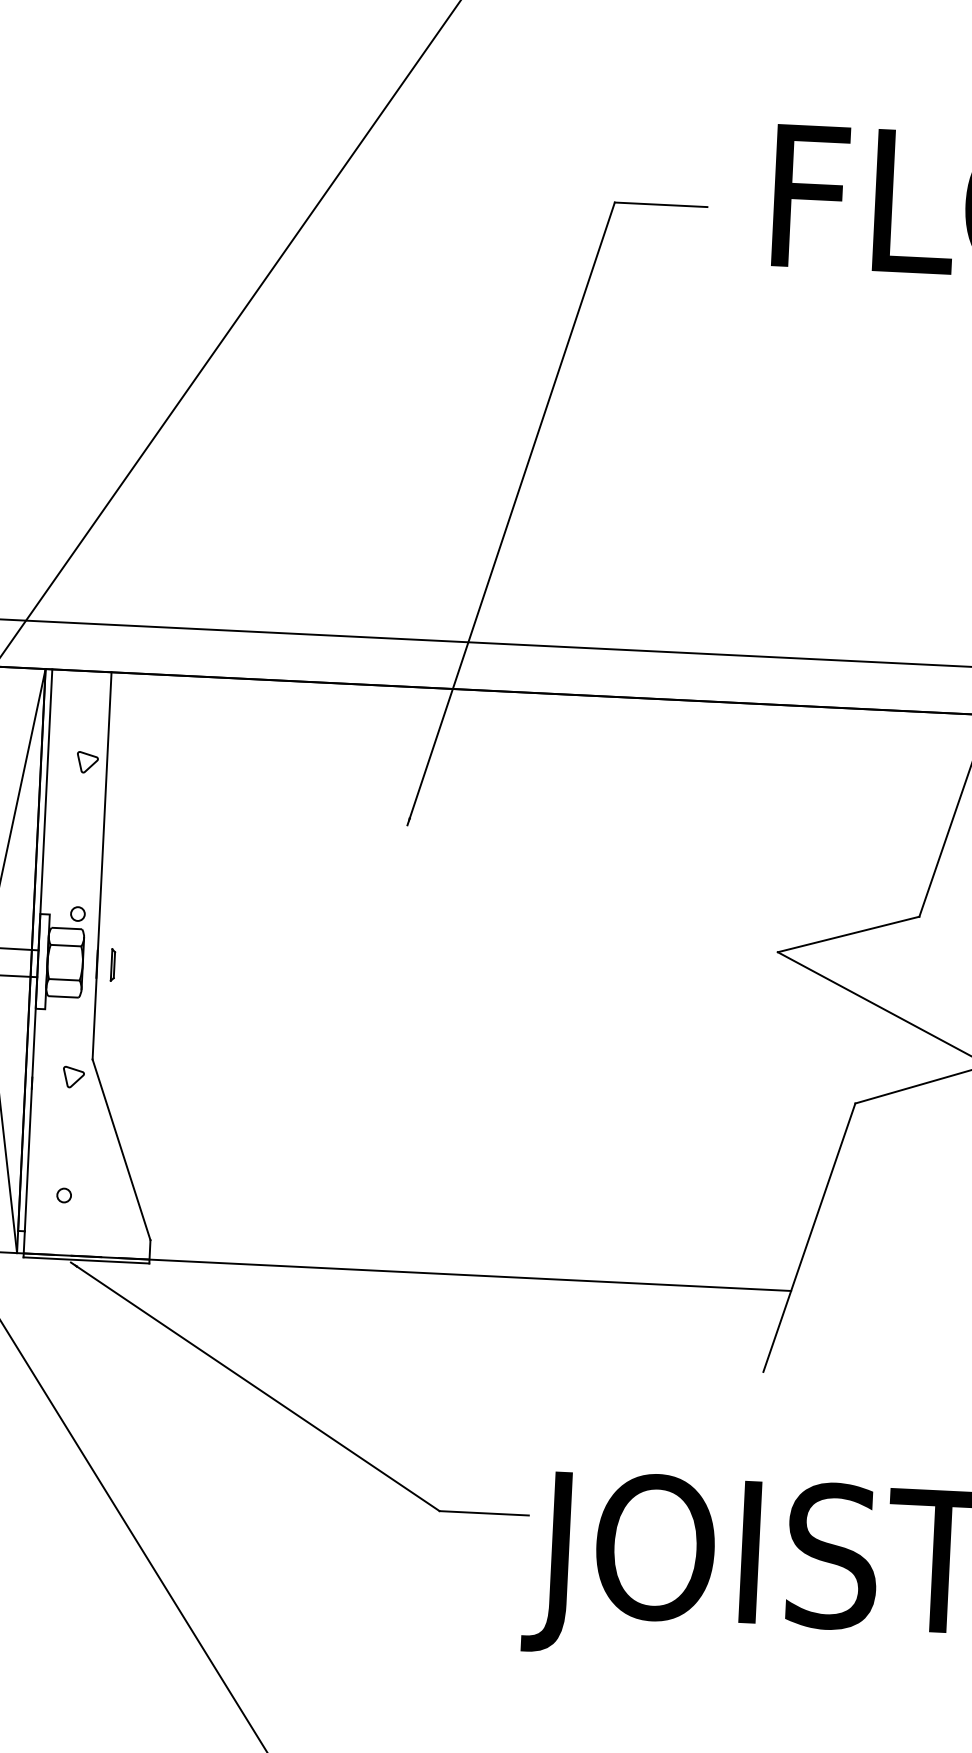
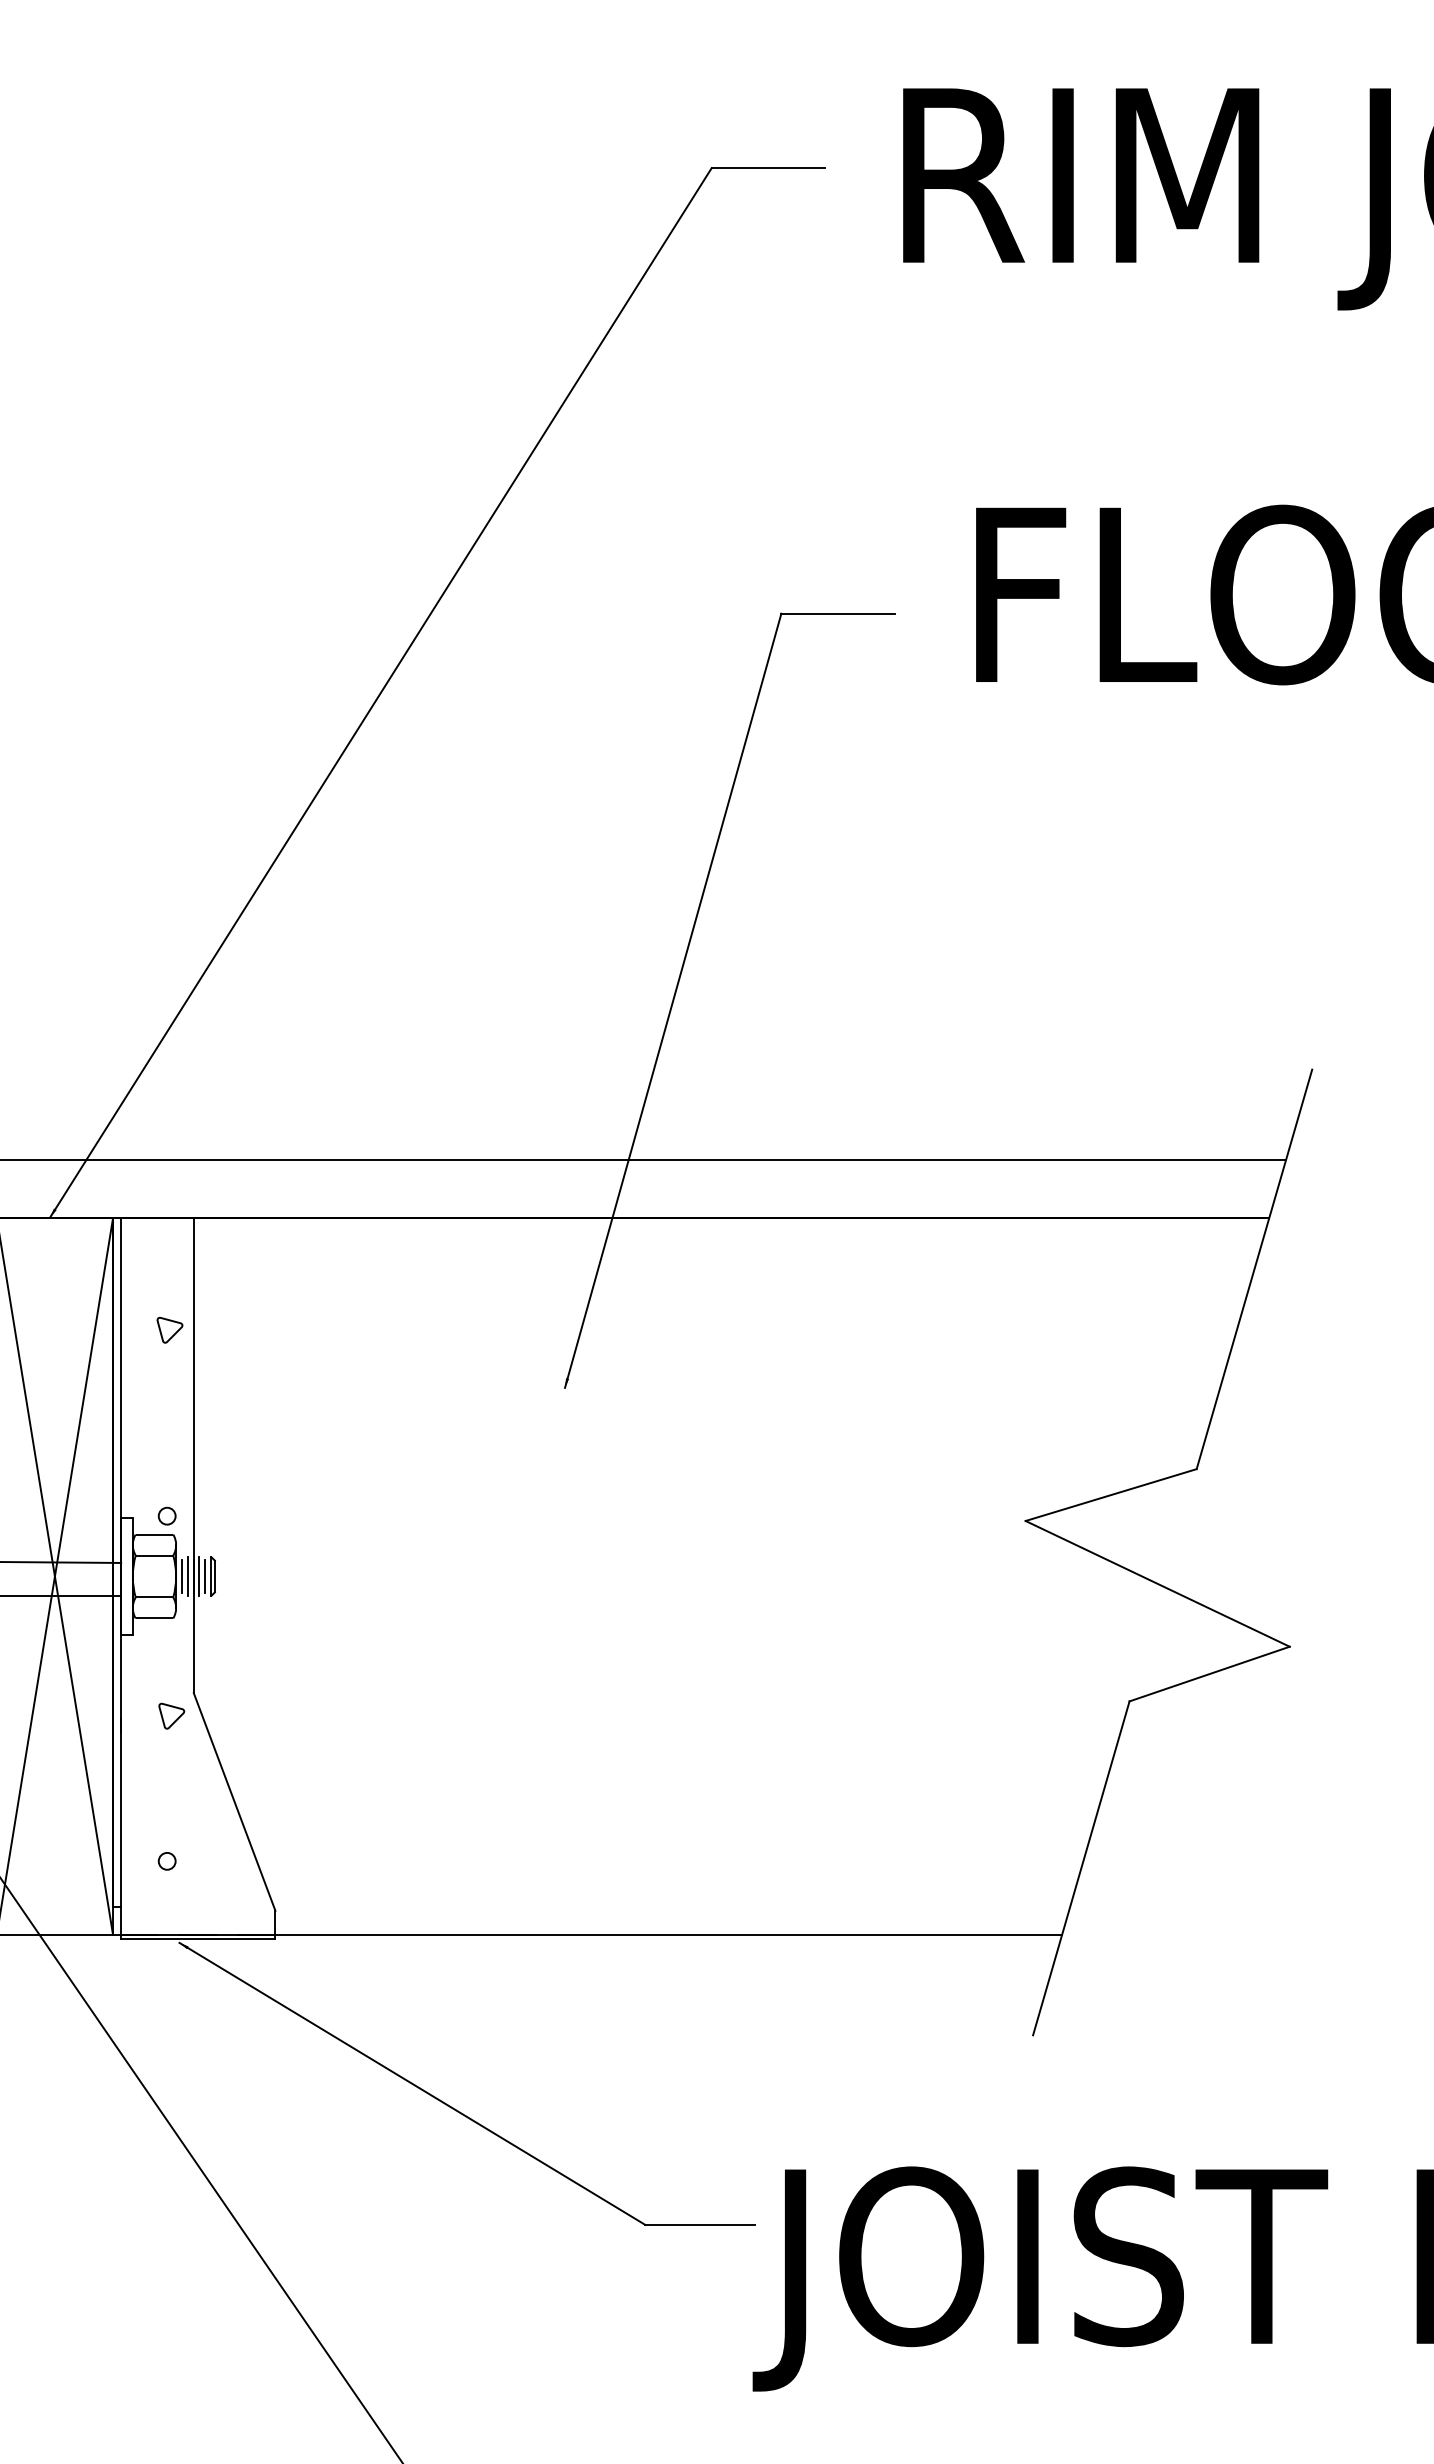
line: (87, 963) -> (181, 1576), added
line: (92, 964) -> (187, 1576), added
line: (101, 964) -> (199, 1576), added
line: (106, 964) -> (205, 1576), added

